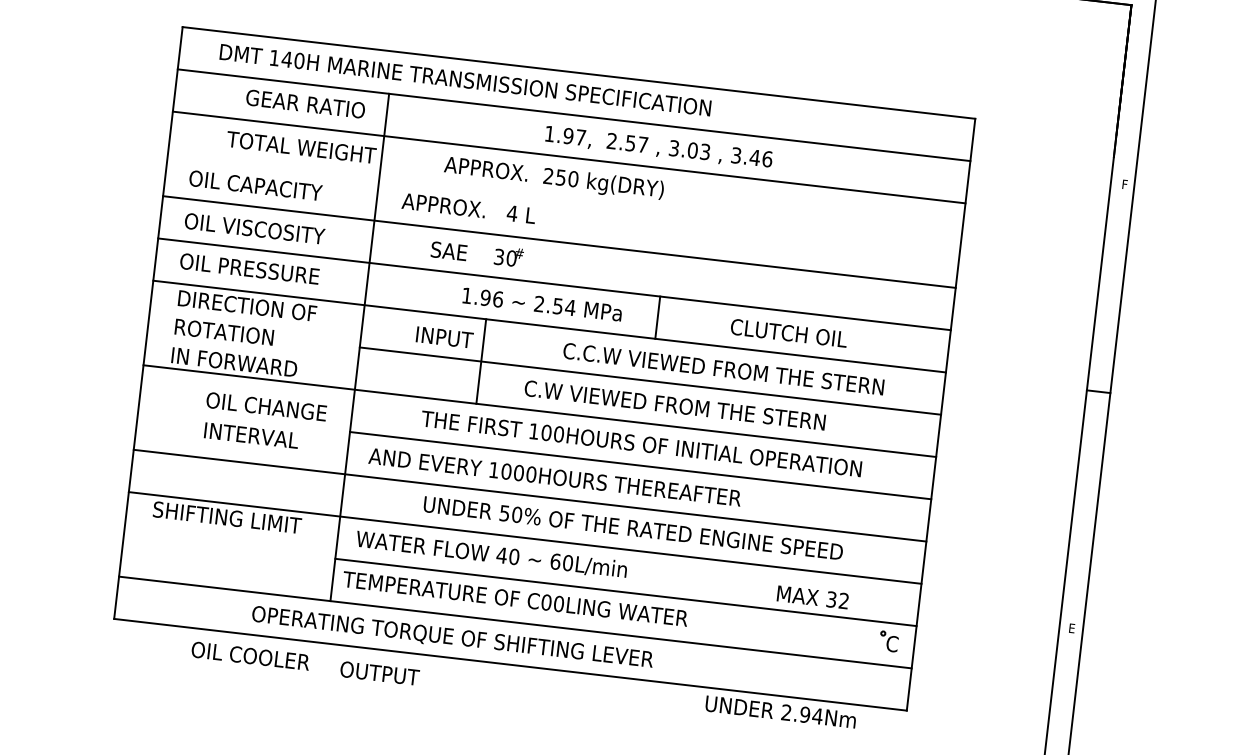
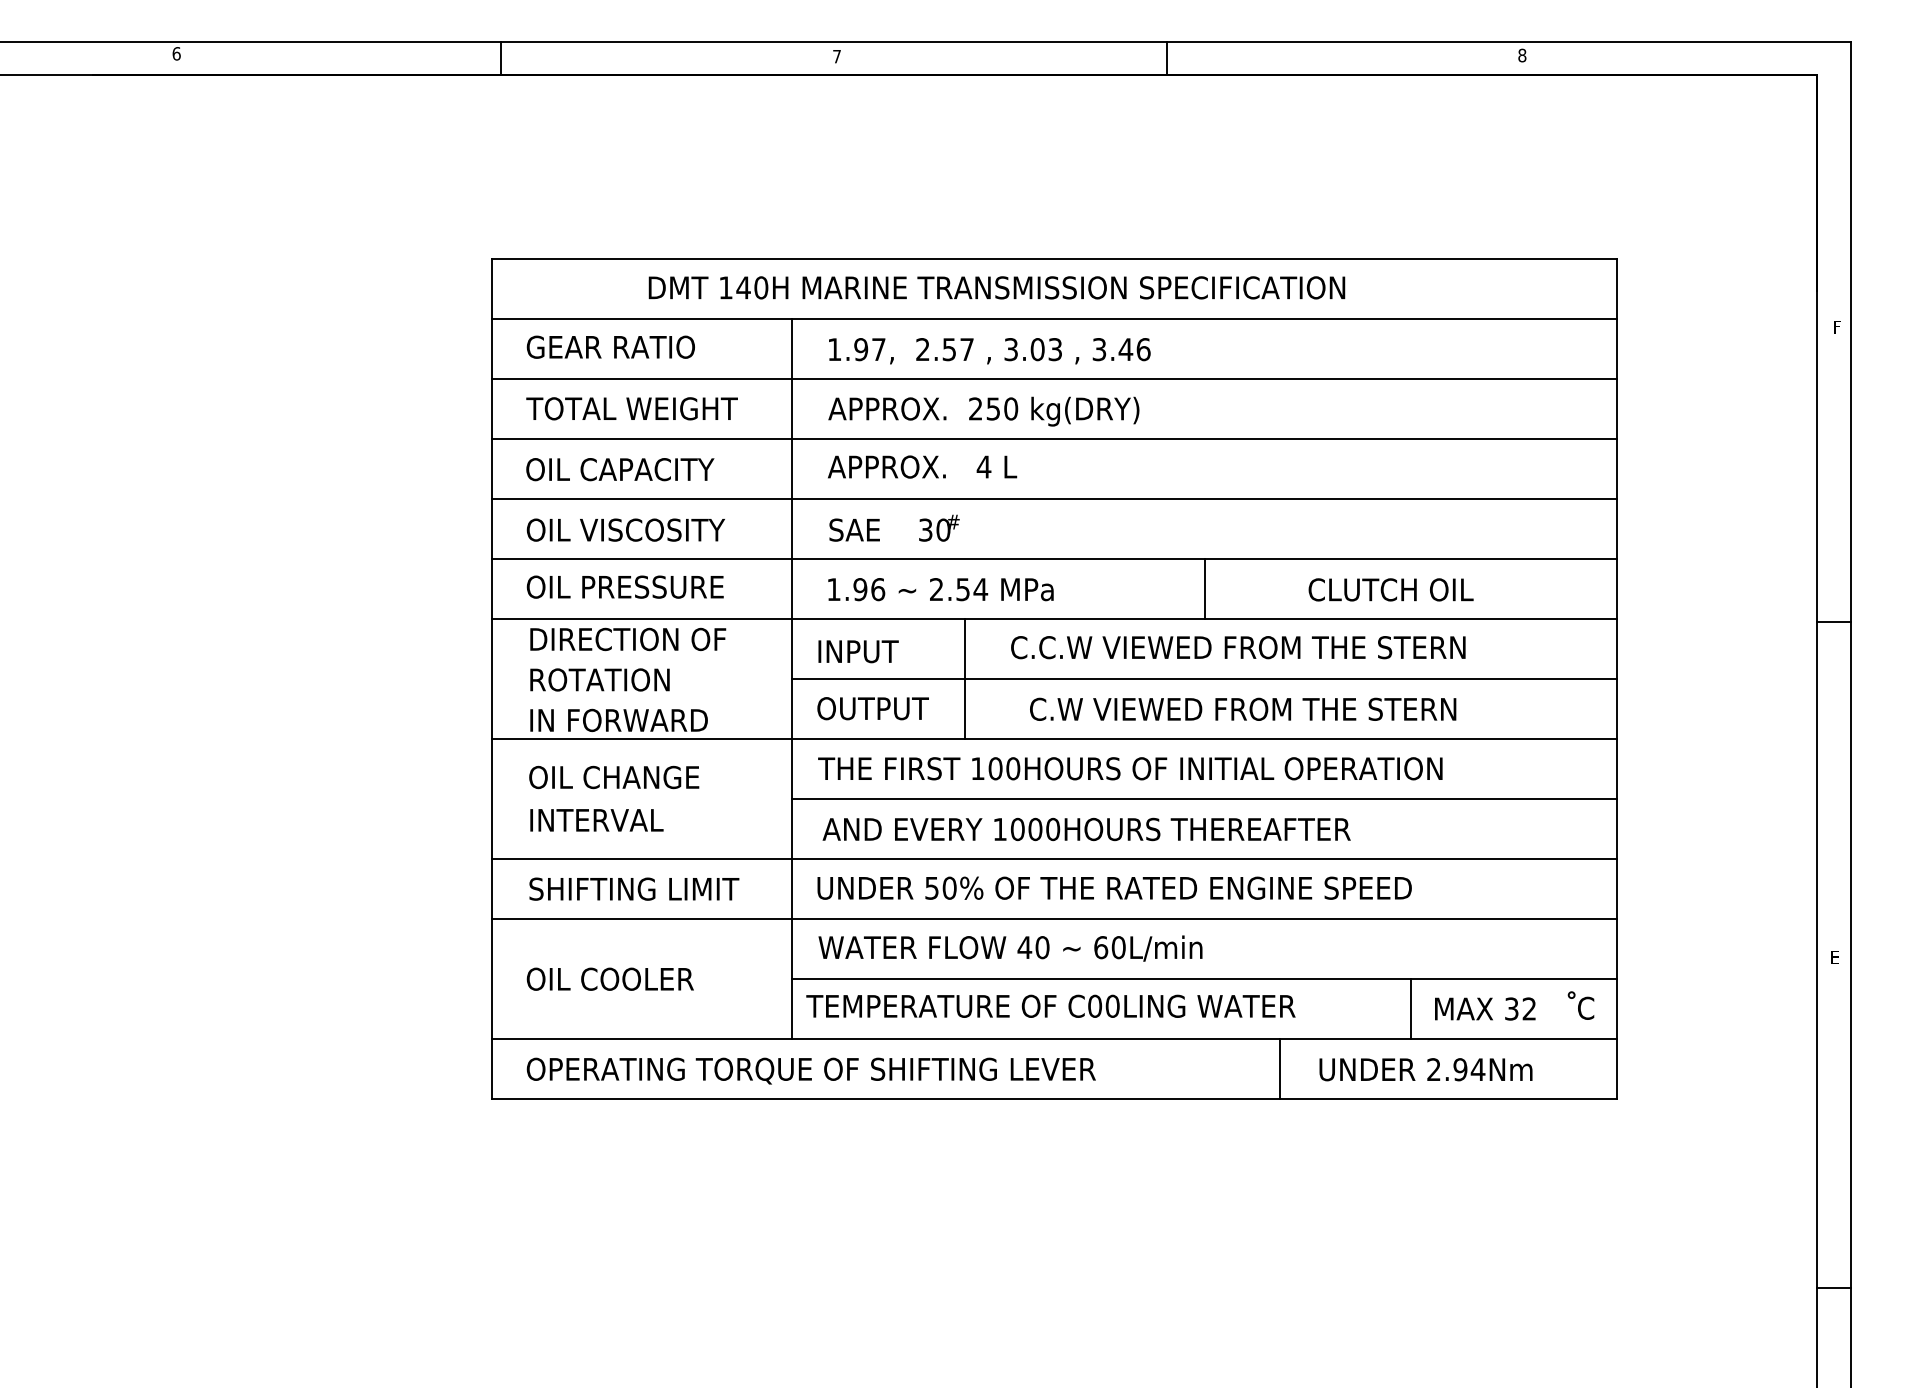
text: (465, 79) -> (996, 287), moved
text: (305, 103) -> (610, 346), moved
text: (301, 147) -> (631, 408), moved
text: (658, 147) -> (989, 351), moved
text: (553, 178) -> (983, 411), moved
line: (564, 199) -> (1054, 439), added
text: (477, 252) -> (894, 527), moved
text: (542, 304) -> (940, 589), moved
text: (444, 337) -> (858, 651), moved
text: (723, 369) -> (1238, 647), moved
text: (266, 406) -> (614, 777), moved
text: (251, 435) -> (596, 820), moved
text: (641, 443) -> (1130, 768), moved
text: (227, 517) -> (634, 888), moved
text: (633, 527) -> (1114, 887), moved
text: (813, 597) -> (1485, 1008), moved
line: (769, 630) -> (1411, 1009), added
text: (452, 637) -> (810, 1070), moved
text: (250, 655) -> (609, 978), moved
line: (671, 662) -> (1279, 1069), added
text: (379, 673) -> (872, 708), moved
text: (780, 711) -> (1425, 1069), moved

